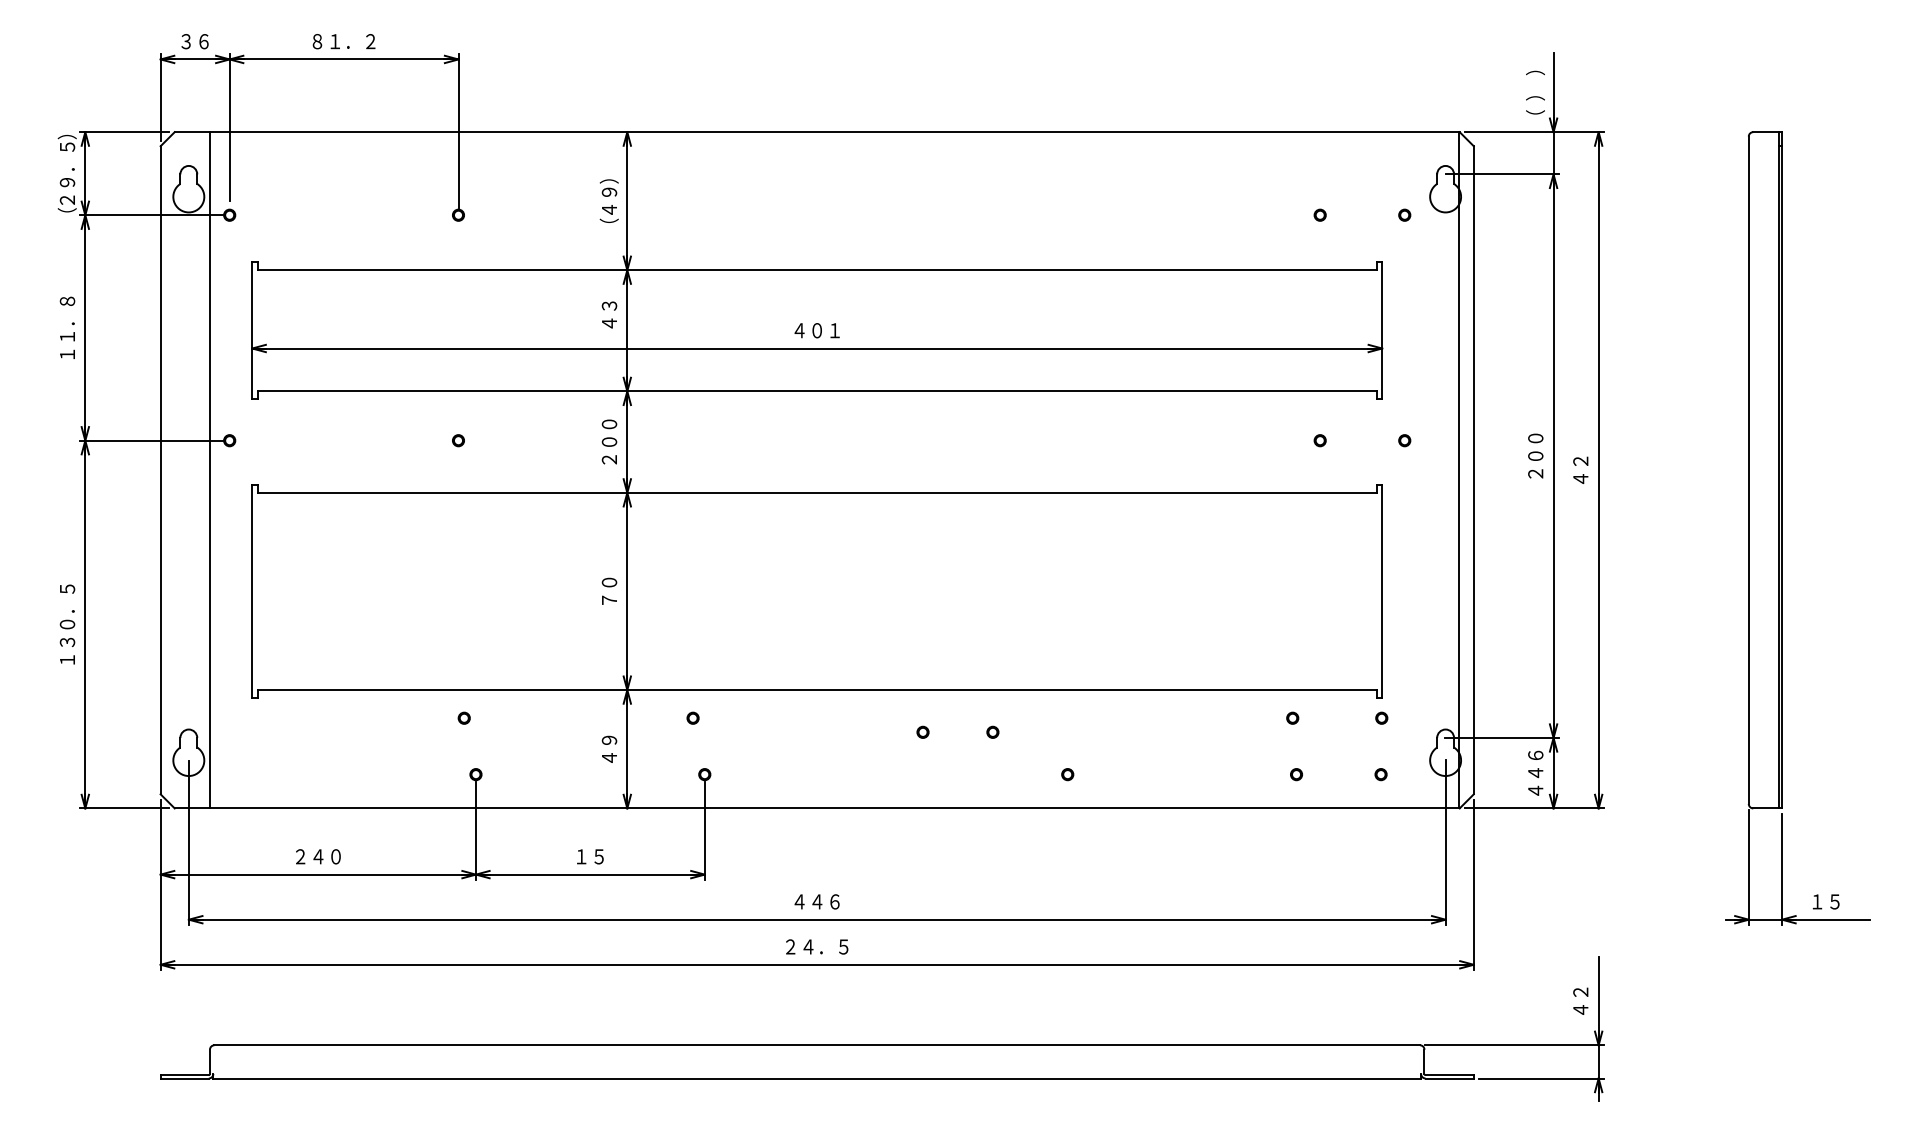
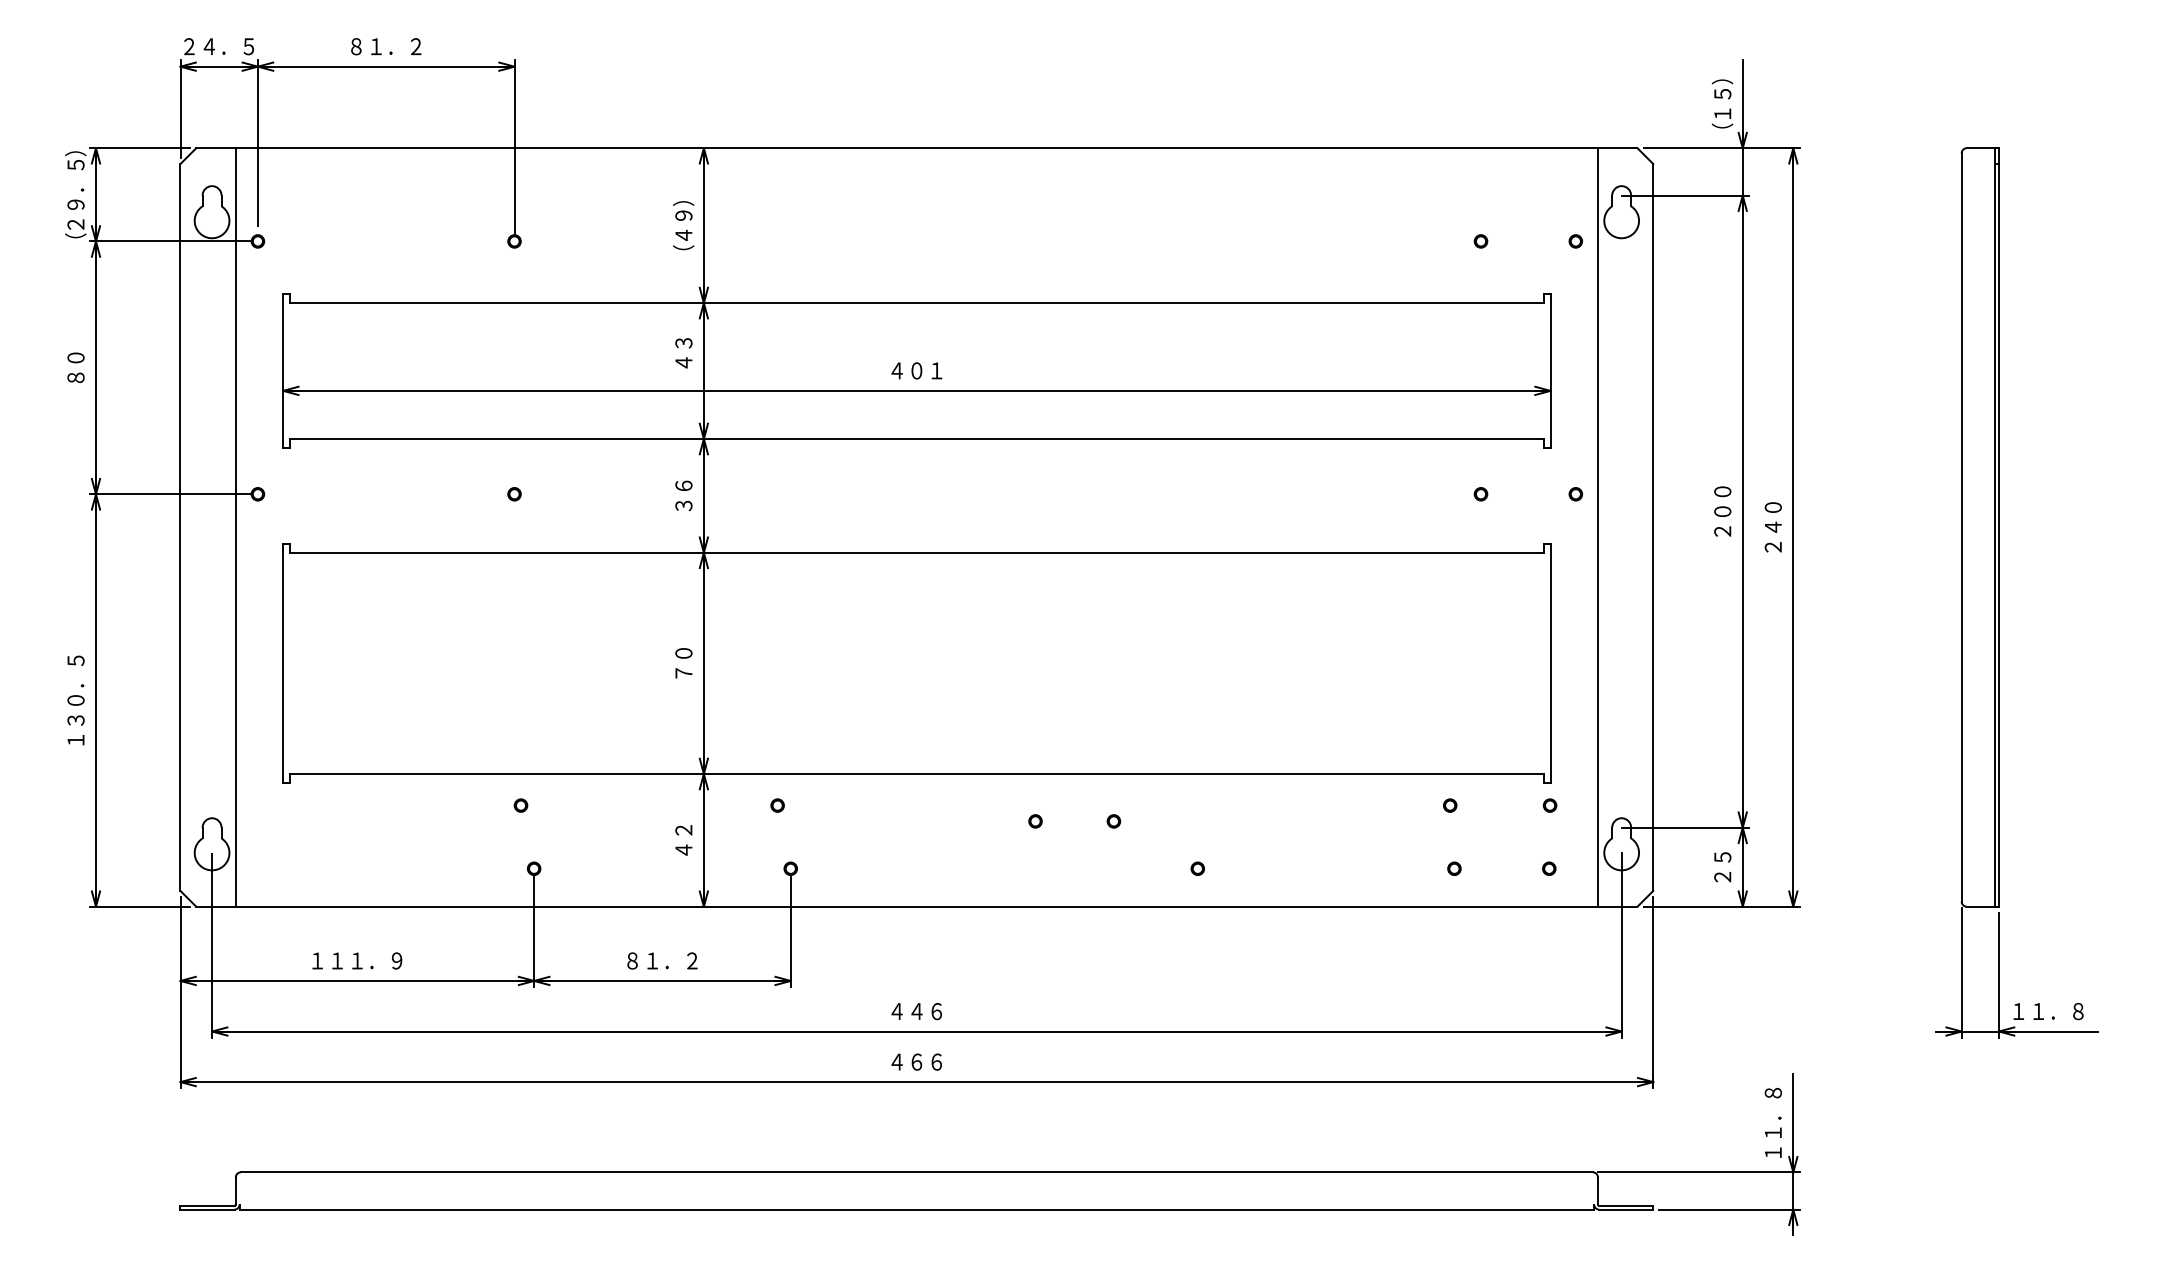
text: (195, 41) -> (219, 46), ３６ -> ２４．５
text: (1535, 92) -> (1722, 103), ） -> １５
text: (67, 327) -> (75, 367), １１．８ -> ８０
text: (609, 441) -> (683, 495), ２００ -> ３６
line: (1458, 470) -> (1597, 527), moved
text: (1580, 470) -> (1772, 527), ４２ -> ２４０
text: (609, 740) -> (683, 830), ４９ -> ４２
text: (1535, 773) -> (1722, 867), ４４６ -> ２５
text: (318, 856) -> (357, 960), ２４０ -> １１１．９
text: (590, 856) -> (662, 960), １５ -> ８１．２
text: (1826, 901) -> (2048, 1011), １５ -> １１．８
text: (816, 946) -> (916, 1061), ２４．５ -> ４６６
text: (1580, 1000) -> (1772, 1122), ４２ -> １１．８

